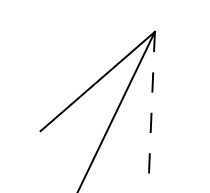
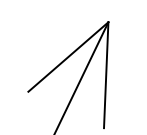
line: (152, 107) -> (106, 75), dashed -> solid

